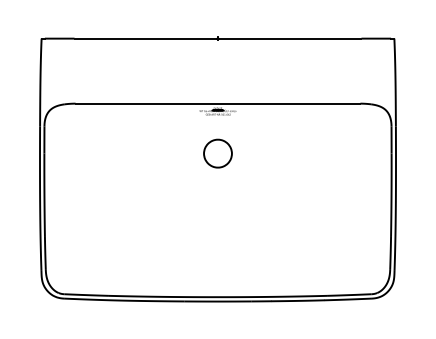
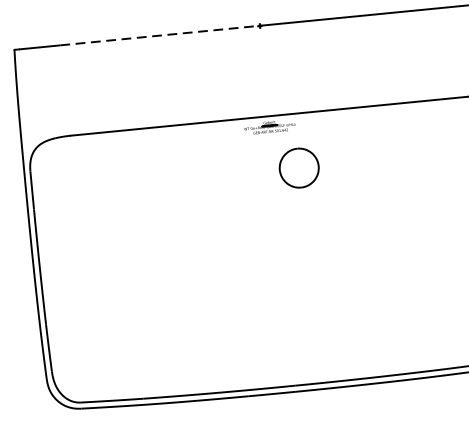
line: (146, 38) -> (160, 35), solid -> dashed
part: (217, 153) -> (298, 167), moved

